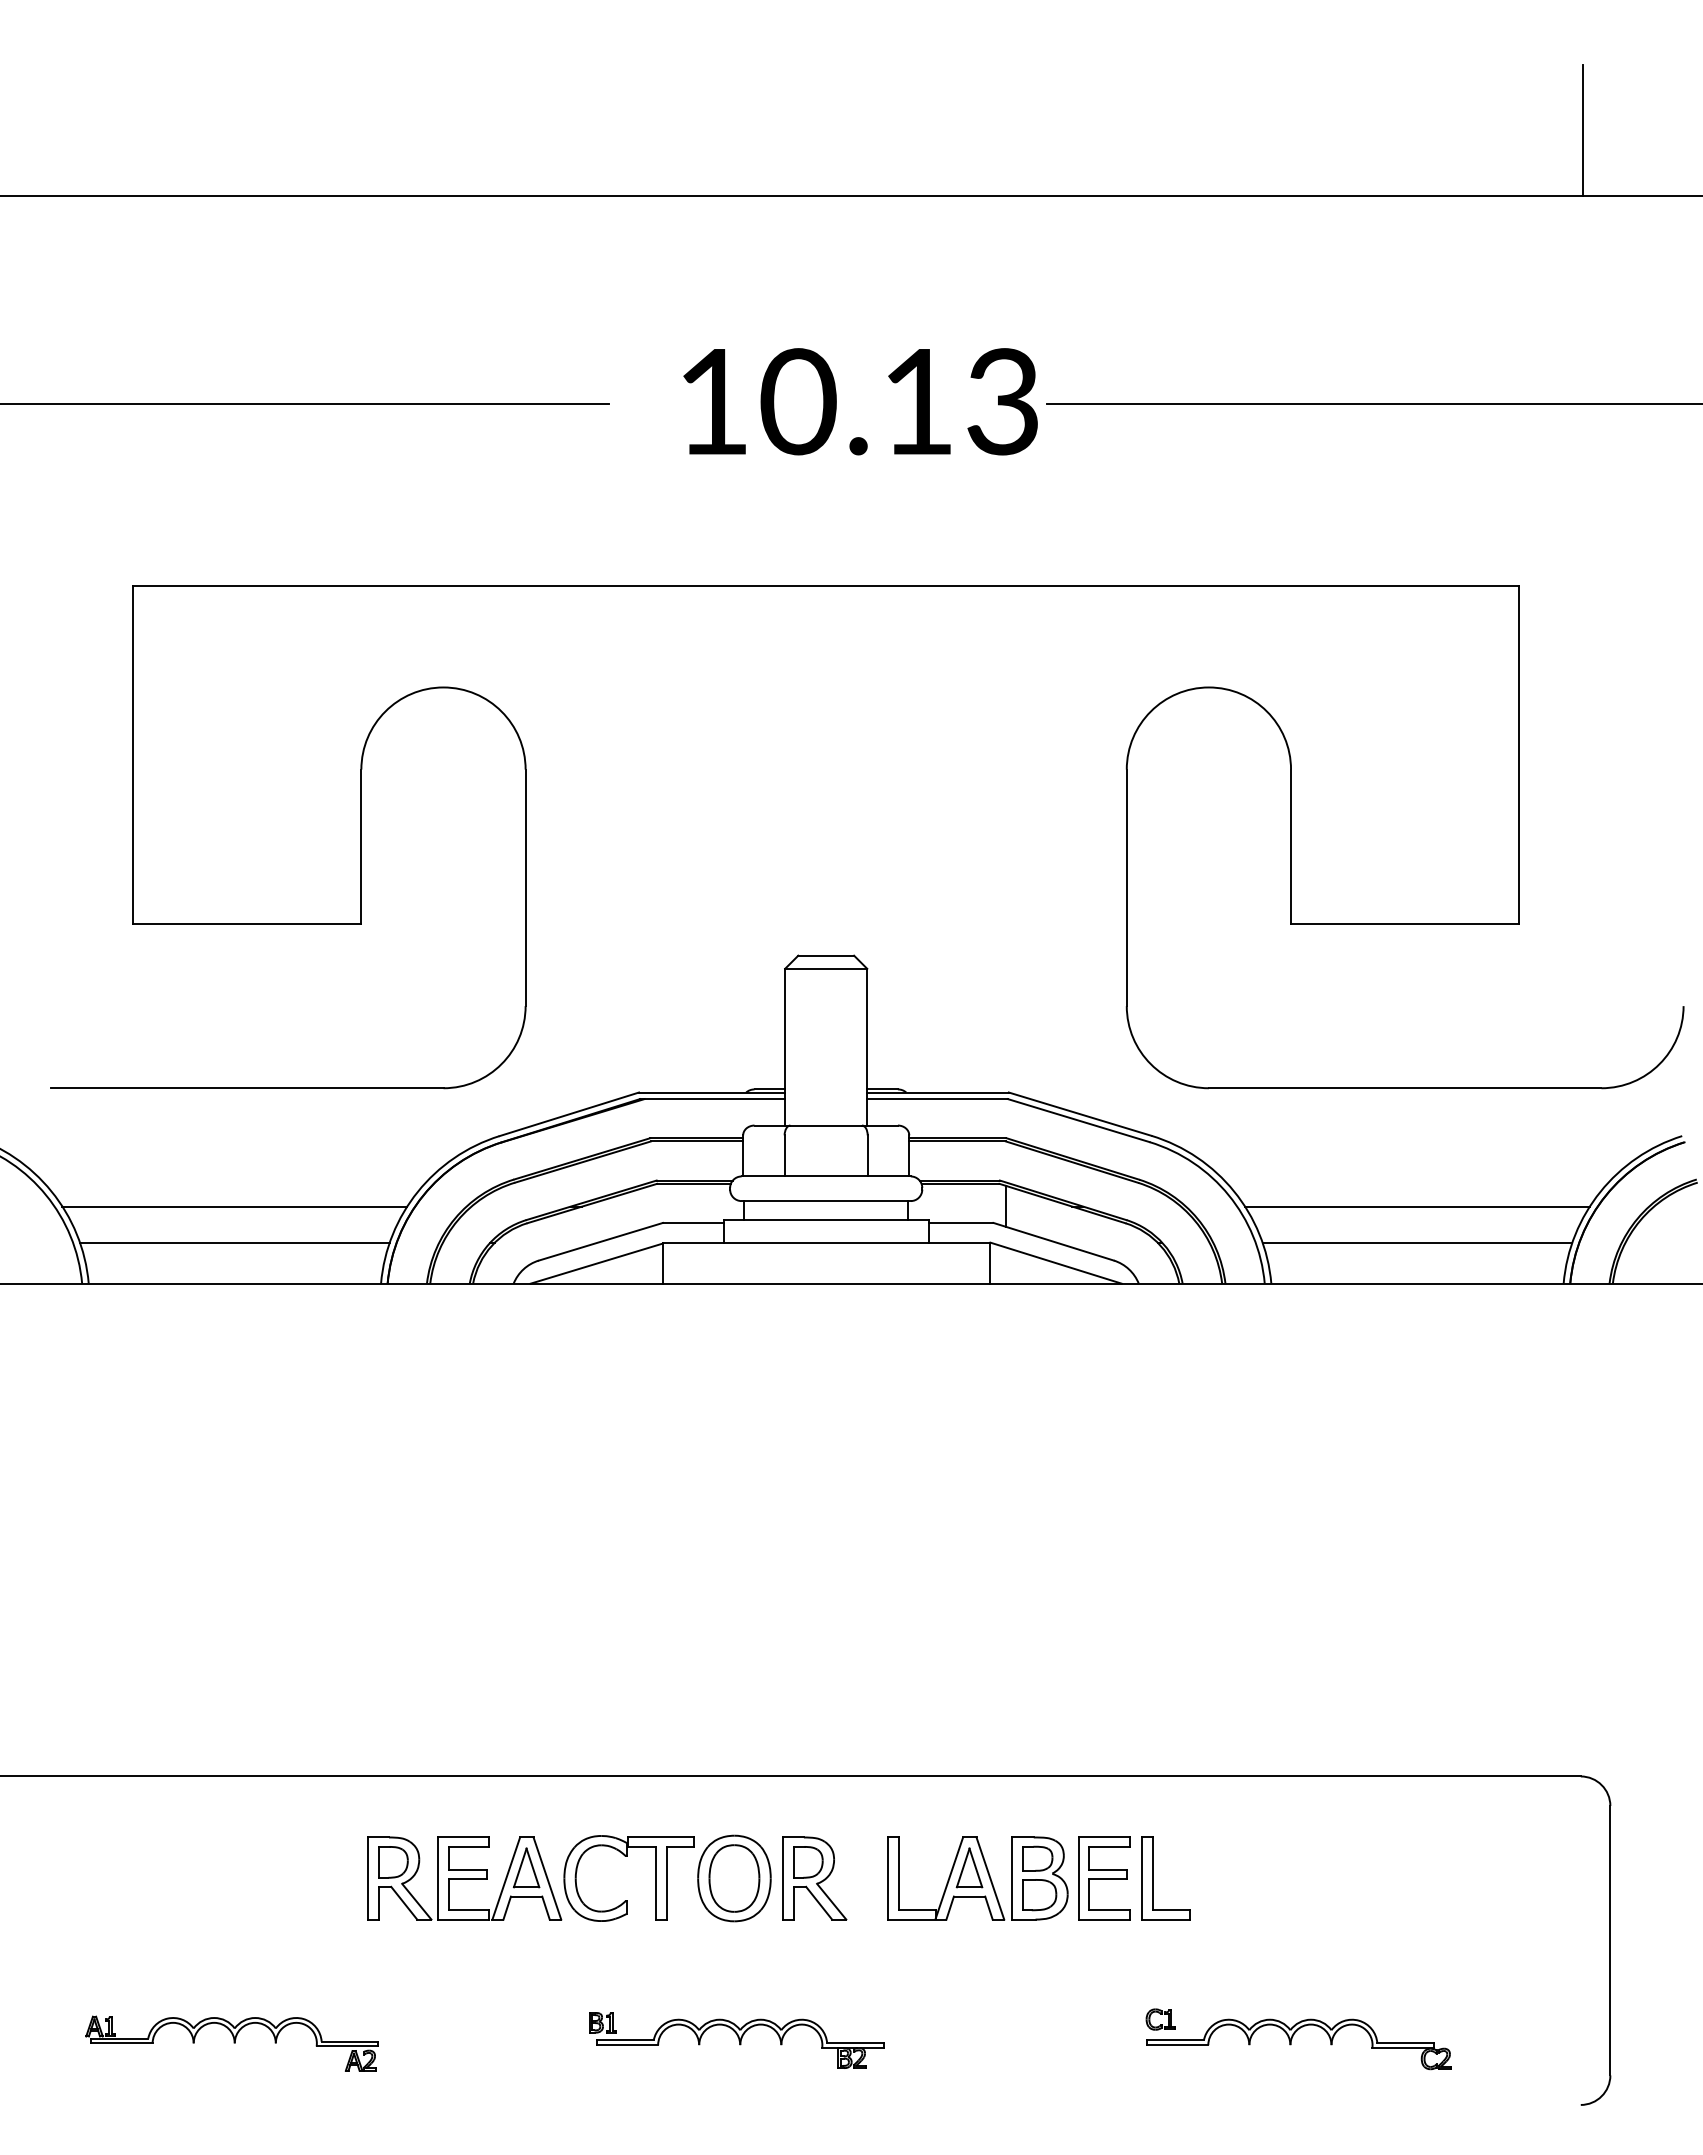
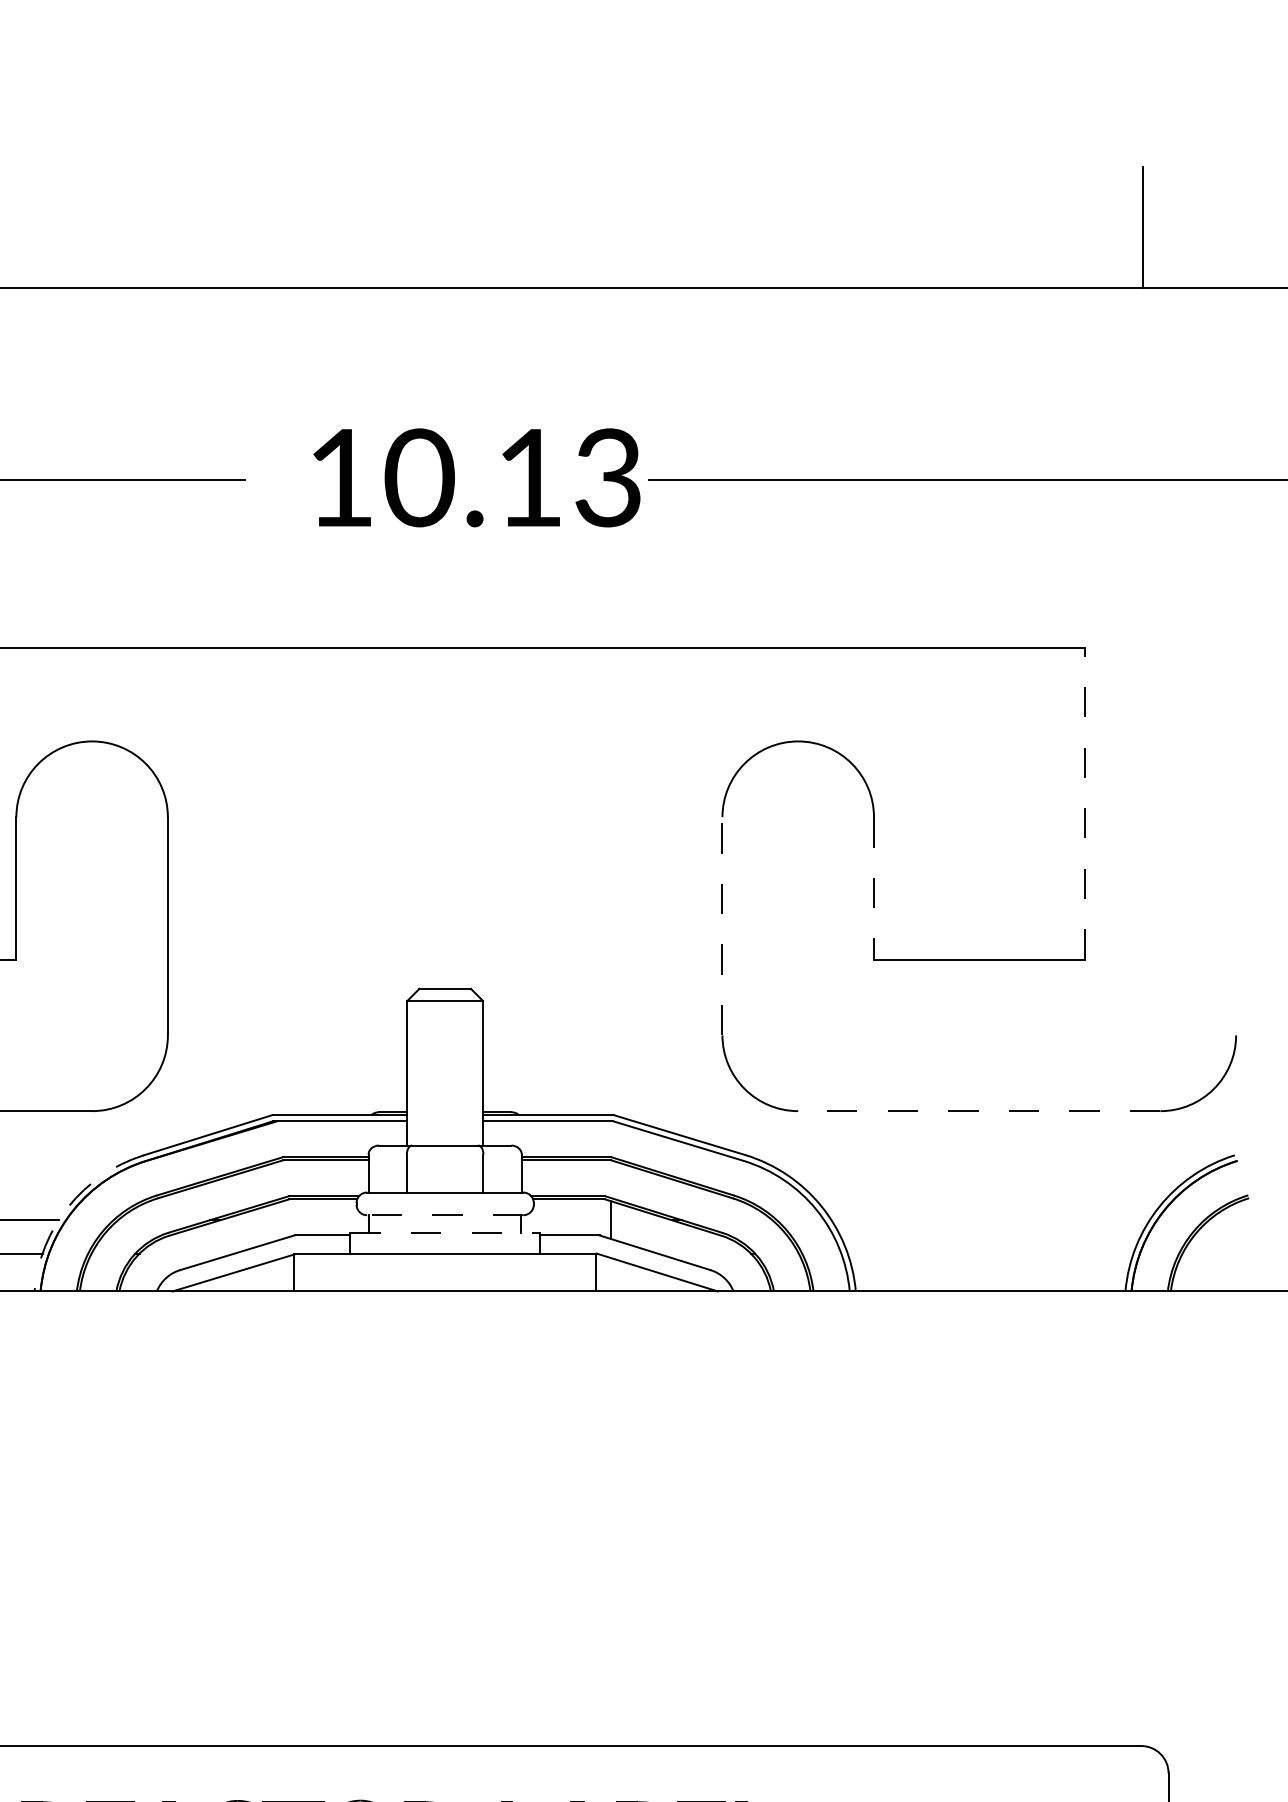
line: (1519, 754) -> (1084, 803), solid -> dashed
line: (1291, 847) -> (874, 889), solid -> dashed
line: (1126, 887) -> (722, 925), solid -> dashed
line: (1404, 1088) -> (978, 1111), solid -> dashed
arc: (417, 1191) -> (68, 1206), solid -> dashed
line: (826, 1201) -> (445, 1215), solid -> dashed
line: (1417, 1206) -> (990, 1220), removed
line: (826, 1220) -> (445, 1233), solid -> dashed
line: (1417, 1242) -> (990, 1253), removed

